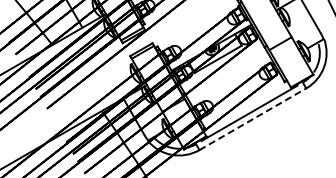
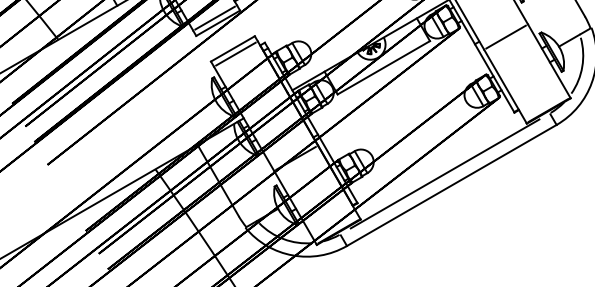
line: (252, 119) -> (451, 185), dashed -> solid

